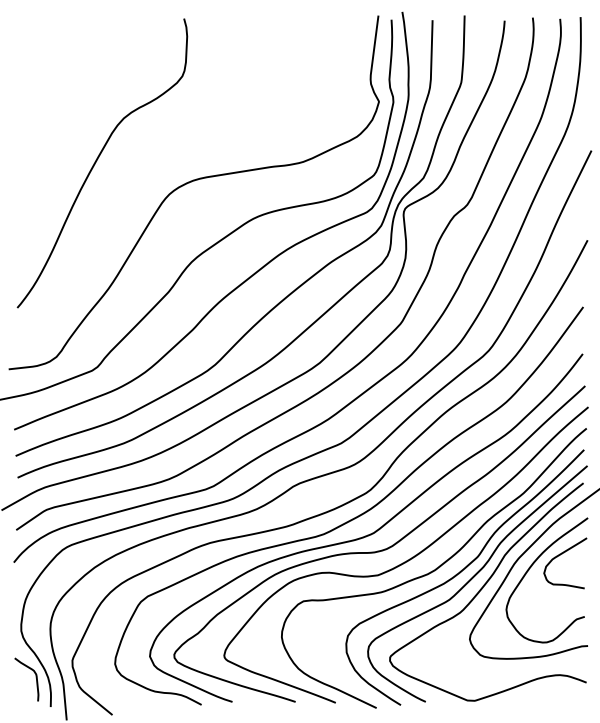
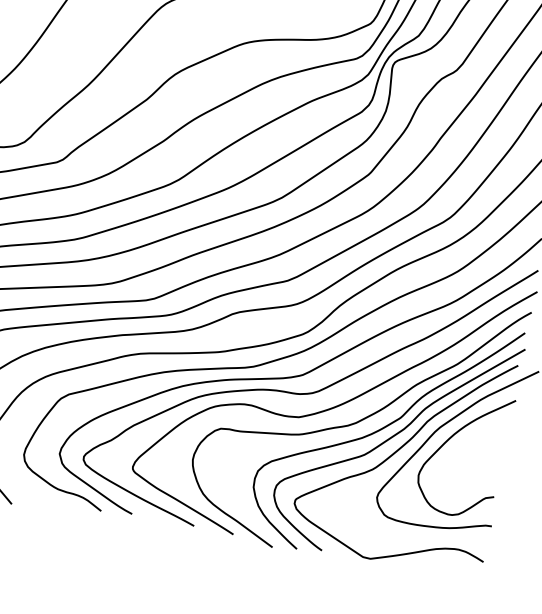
curve: (559, 556) -> (480, 433), removed

